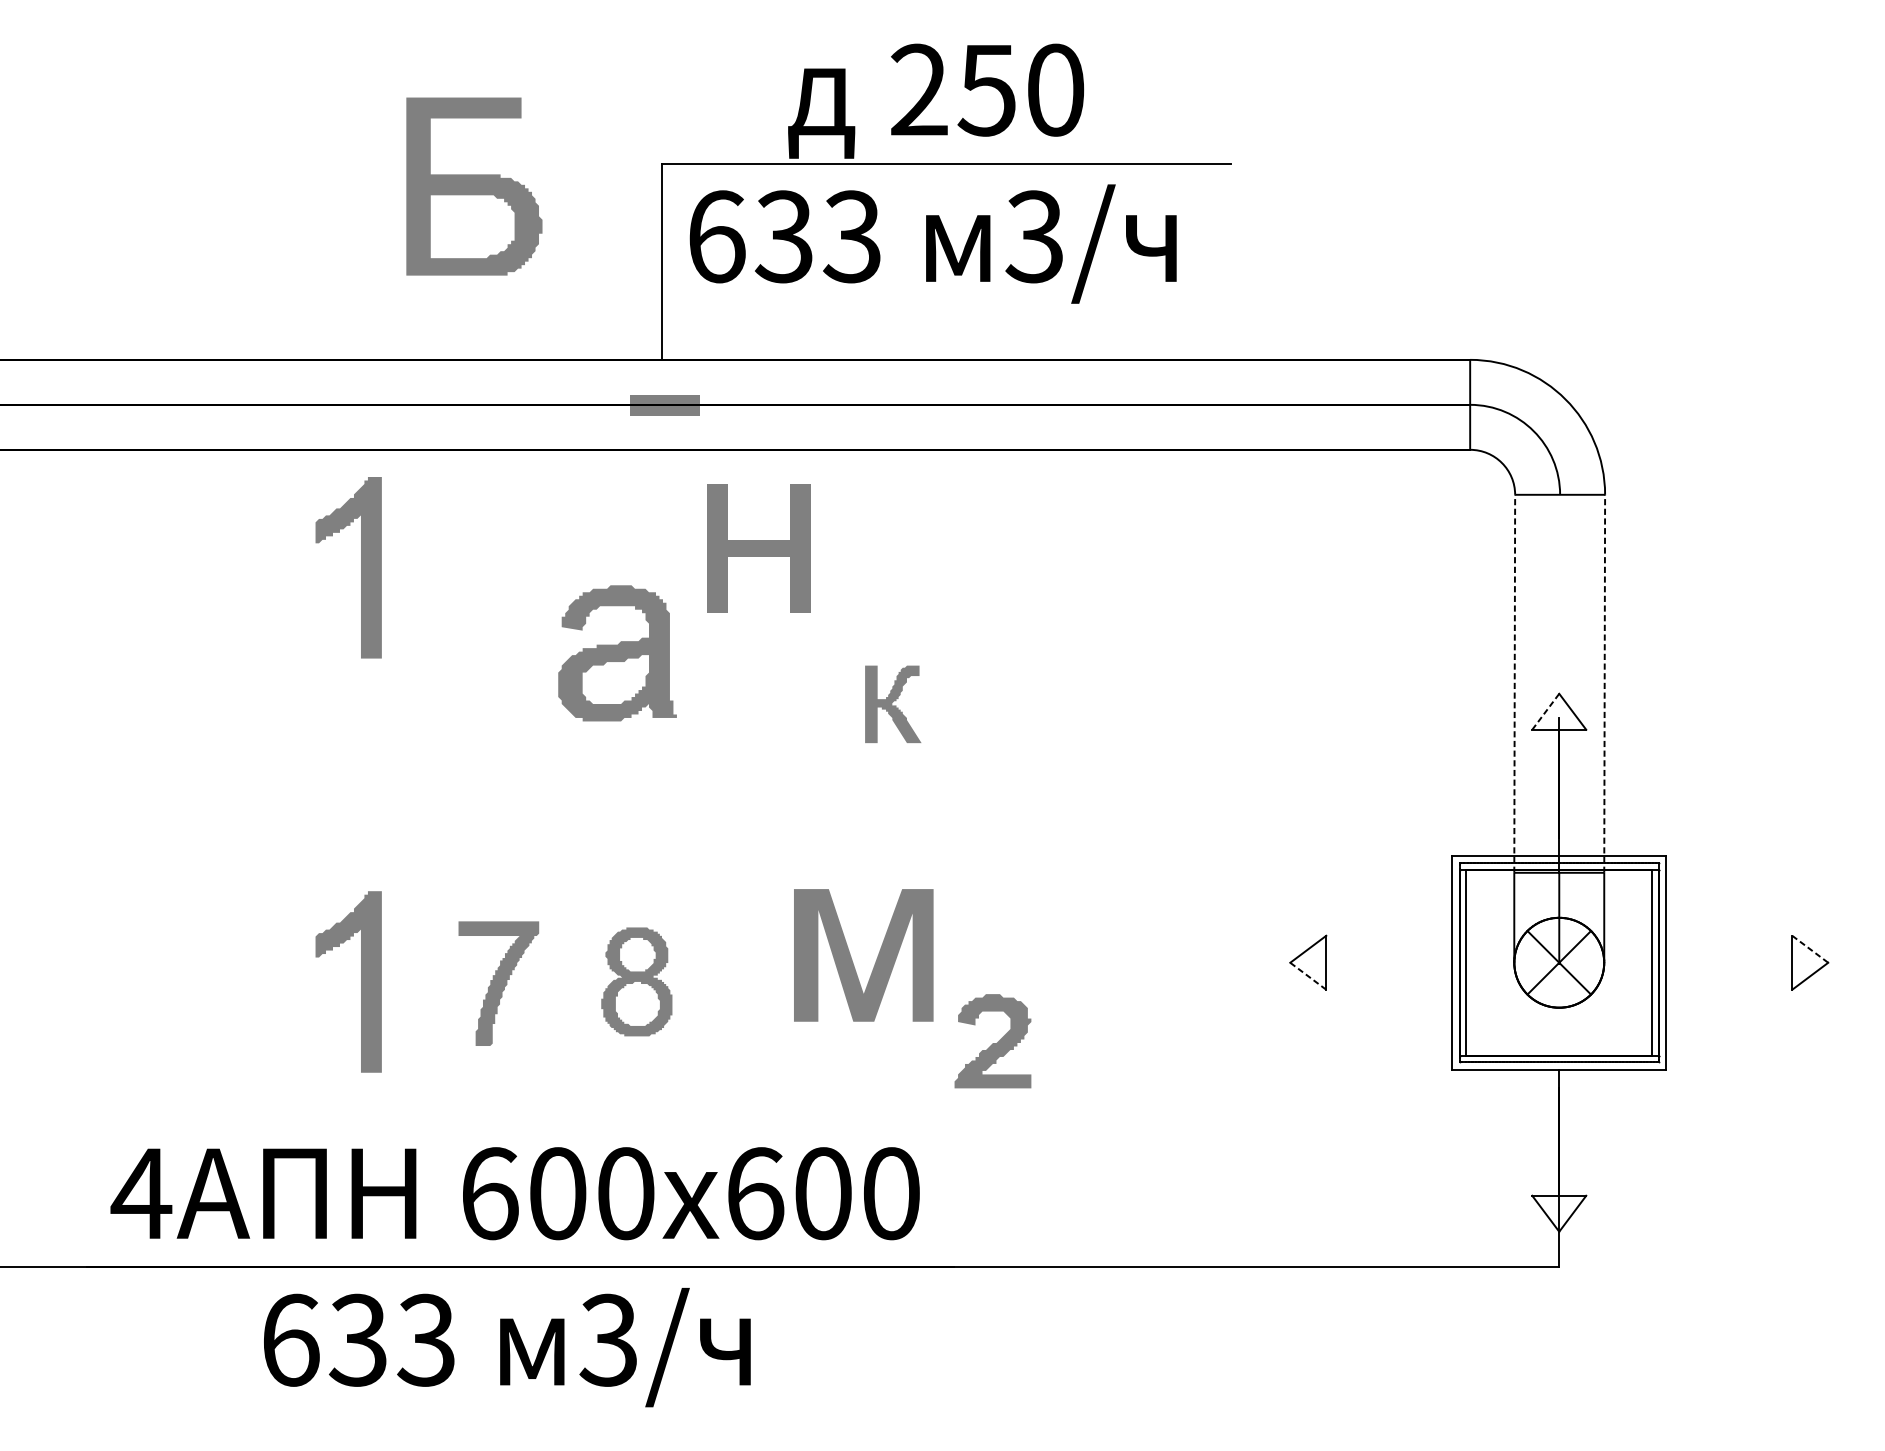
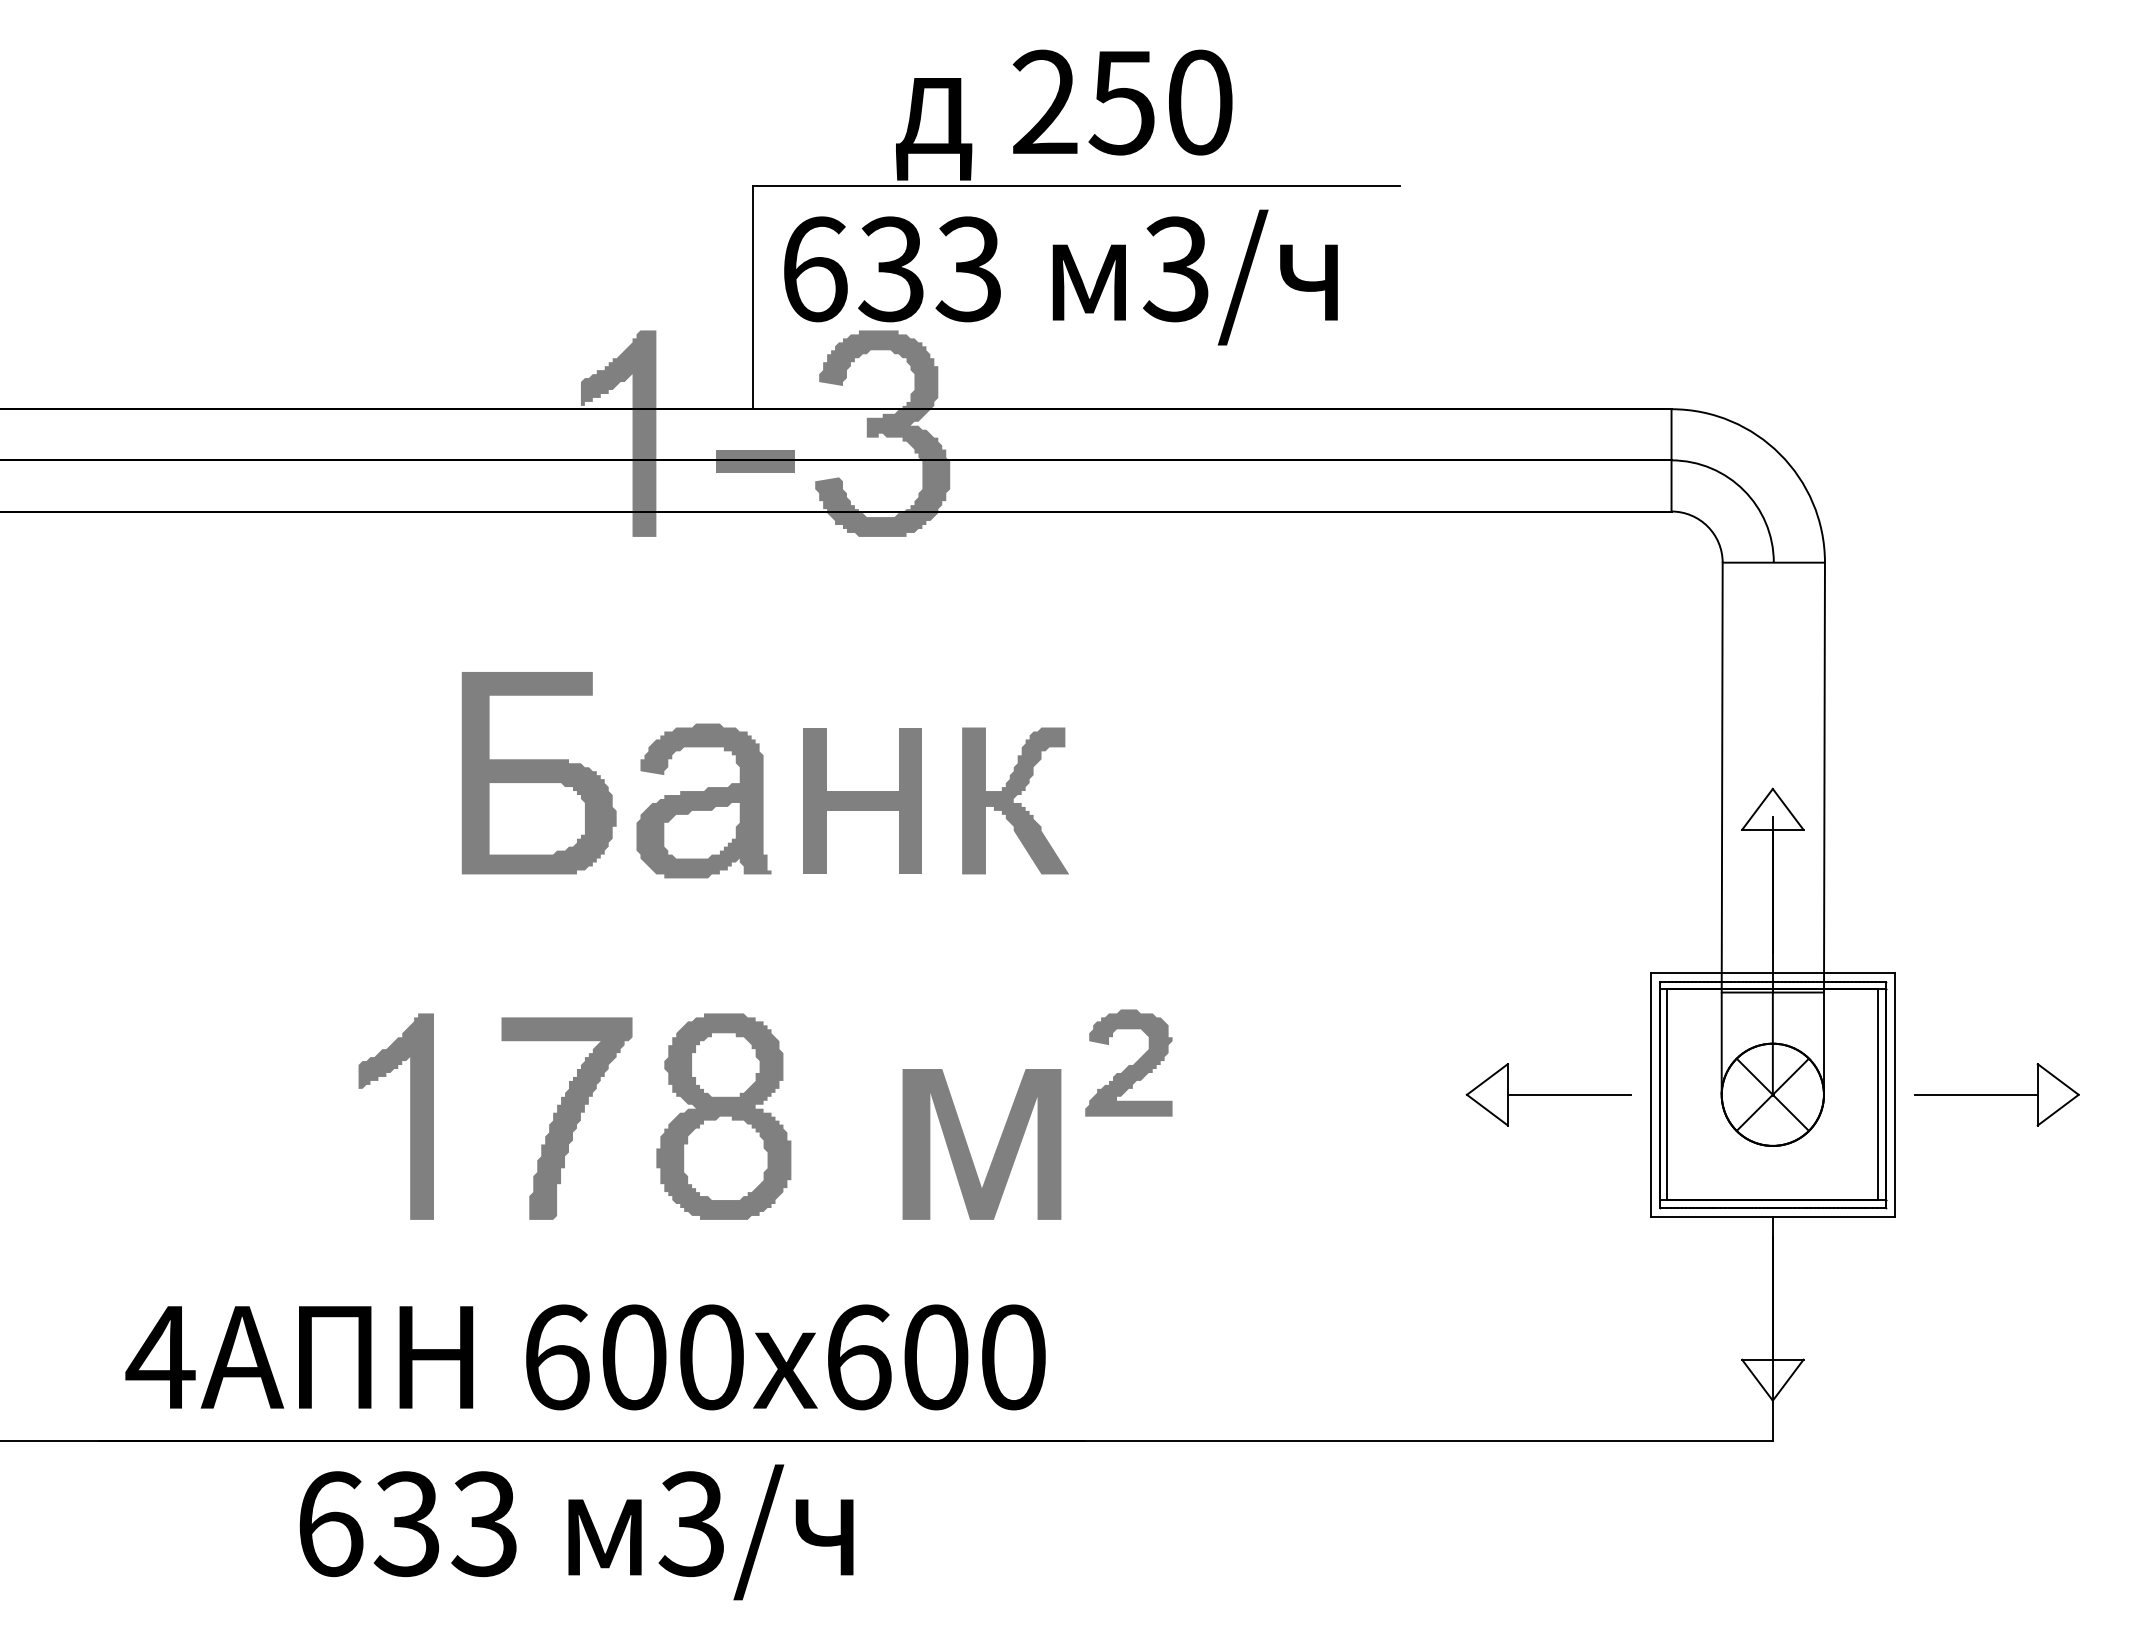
part: (474, 186) -> (539, 773), moved
fill: (544, 381) -> (618, 433), added
fill: (776, 381) -> (882, 433), added
part: (758, 548) -> (862, 800), moved
part: (361, 567) -> (410, 645), removed
part: (617, 652) -> (703, 800), moved
line: (1514, 683) -> (1722, 777), dashed -> solid
line: (1604, 683) -> (1824, 777), dashed -> solid
part: (893, 703) -> (1015, 800), size x1.67
line: (1545, 711) -> (1757, 809), dashed -> solid
line: (1810, 949) -> (2058, 1079), dashed -> solid
part: (851, 958) -> (968, 1147), moved
line: (1379, 962) -> (1568, 1094), added
line: (1738, 962) -> (1976, 1094), added
line: (1308, 976) -> (1487, 1110), dashed -> solid
part: (636, 981) -> (723, 1116), size x1.67
part: (498, 983) -> (566, 1118), size x1.43
part: (992, 1040) -> (1128, 1062), moved

